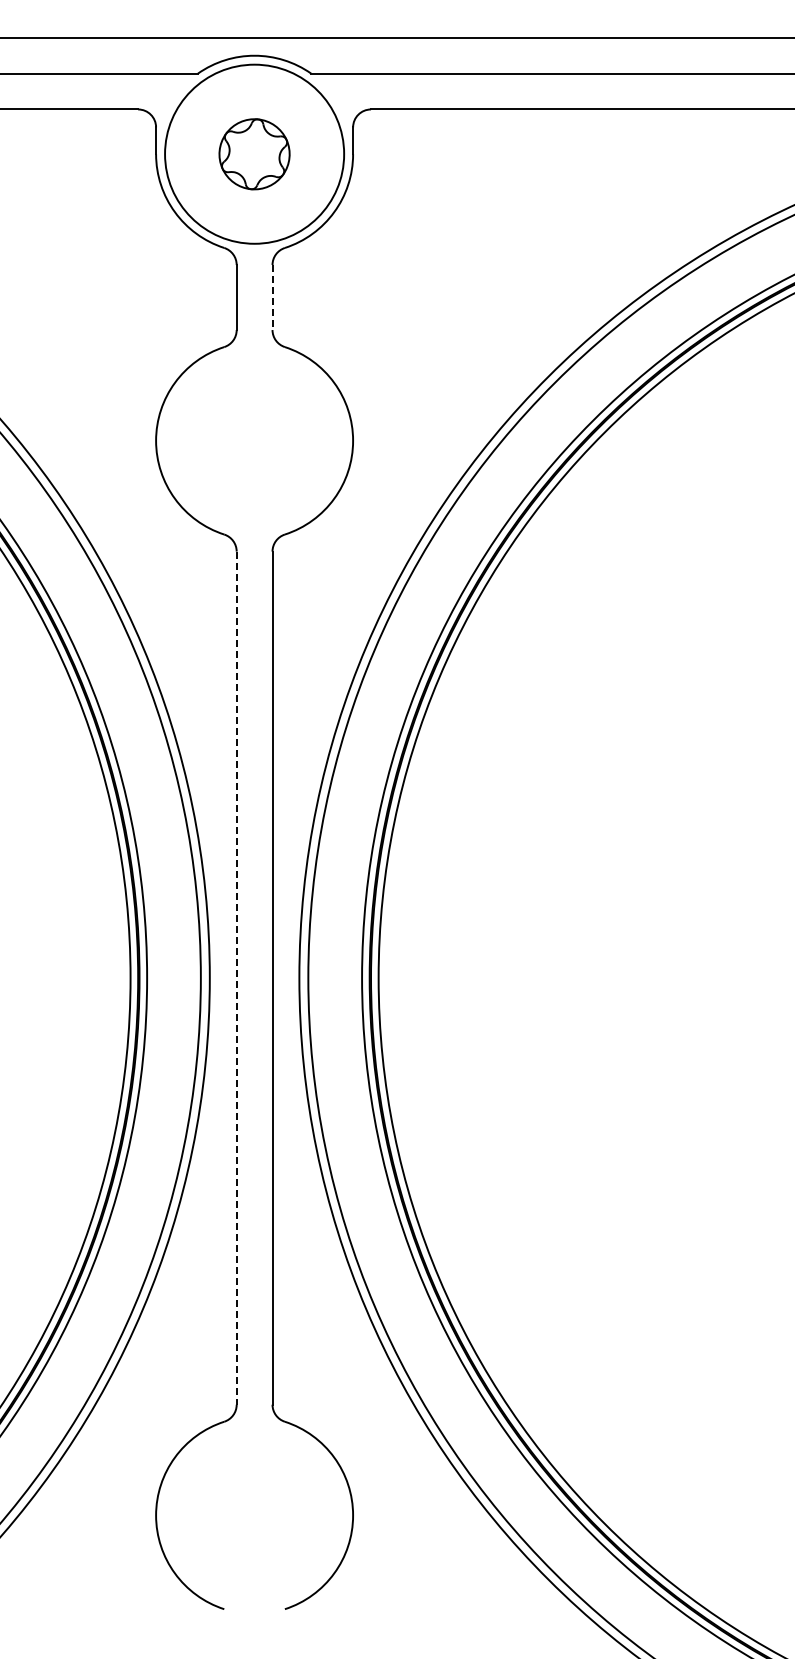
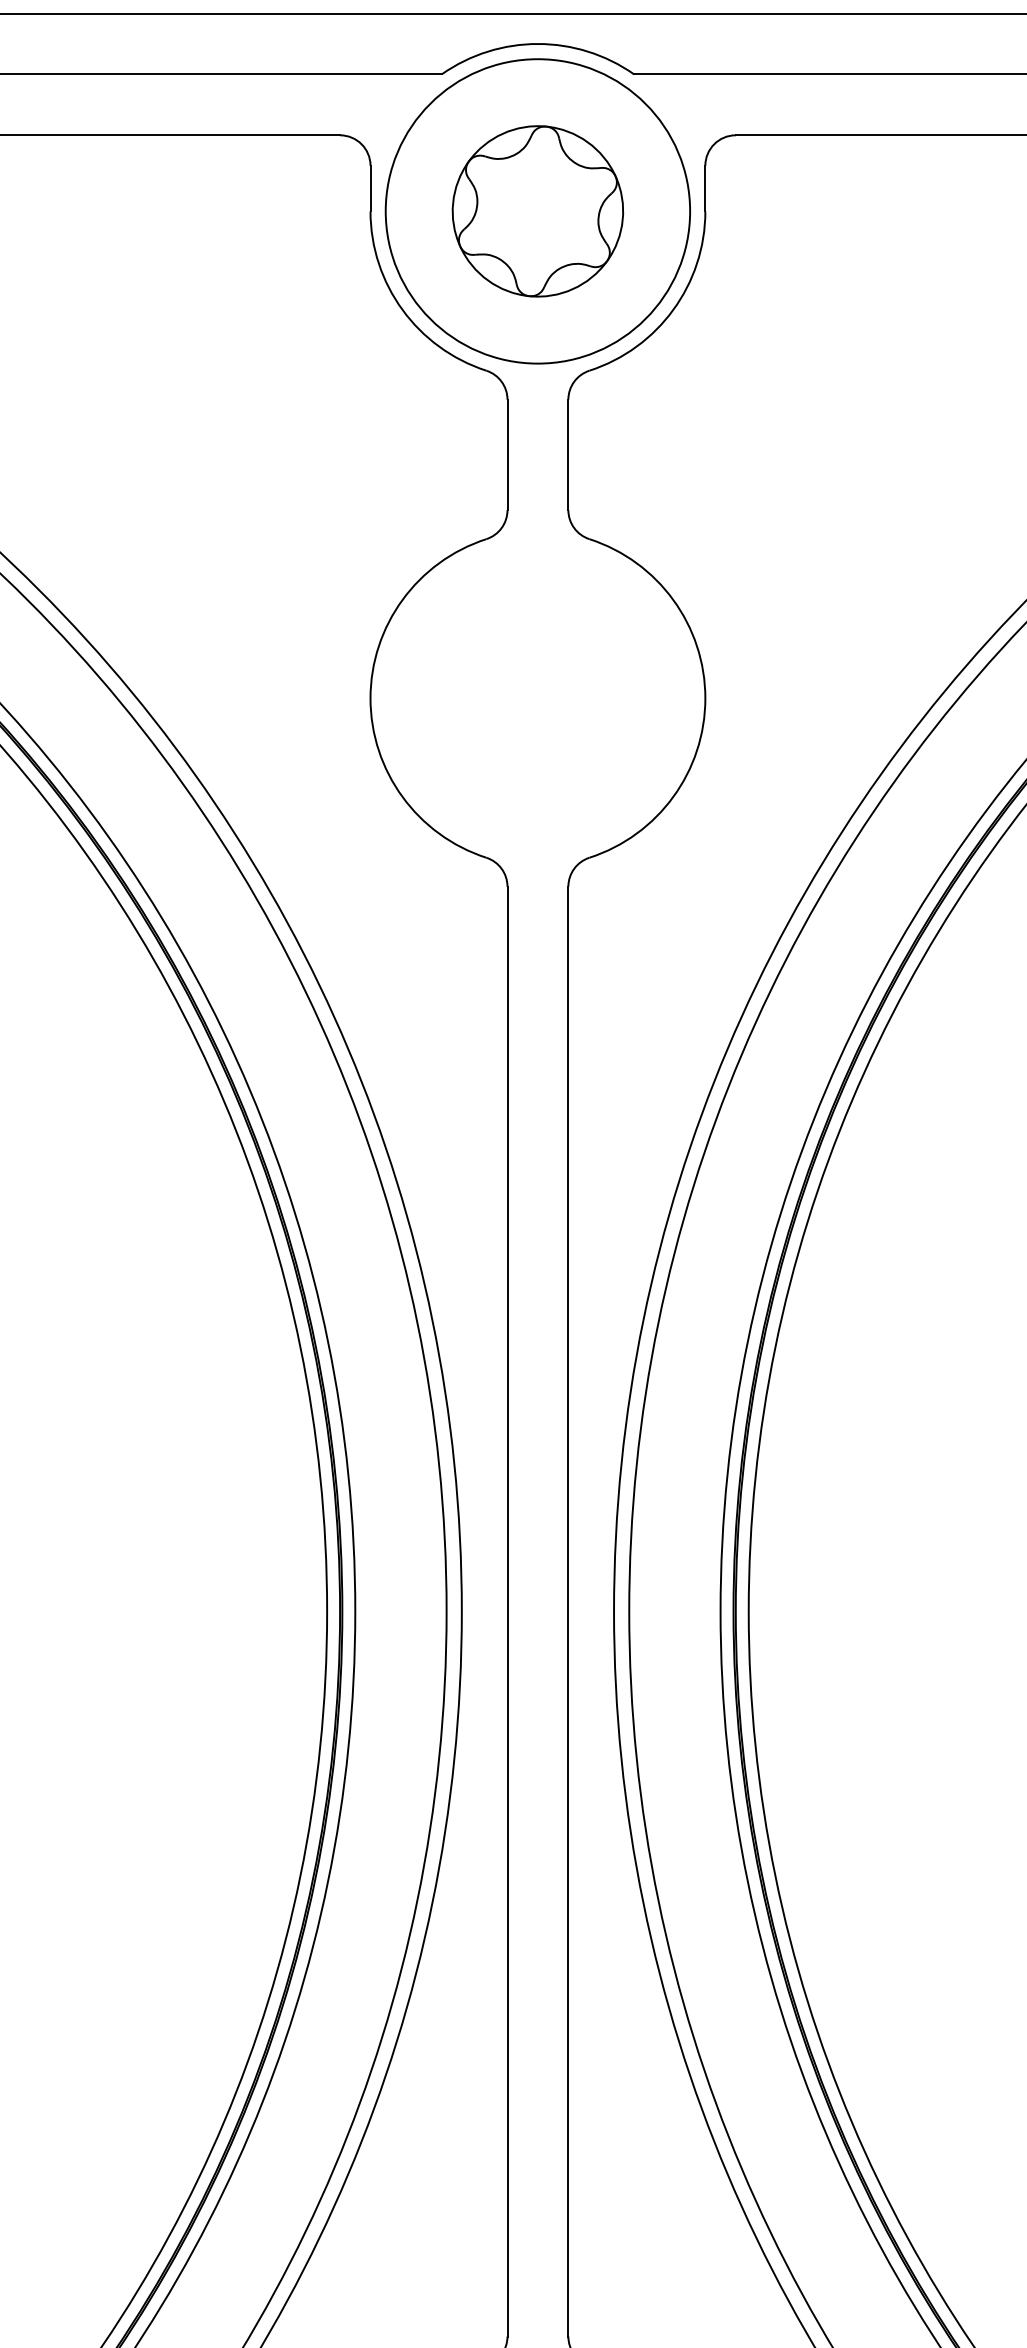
part: (254, 154) -> (537, 211), size x1.43
line: (272, 297) -> (568, 454), dashed -> solid
line: (236, 978) -> (507, 1612), dashed -> solid

